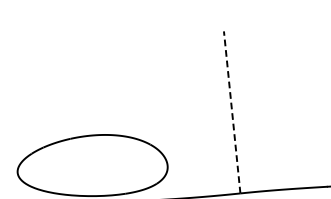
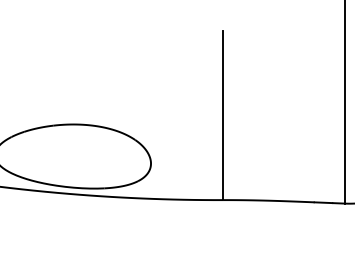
line: (232, 112) -> (223, 115), dashed -> solid

